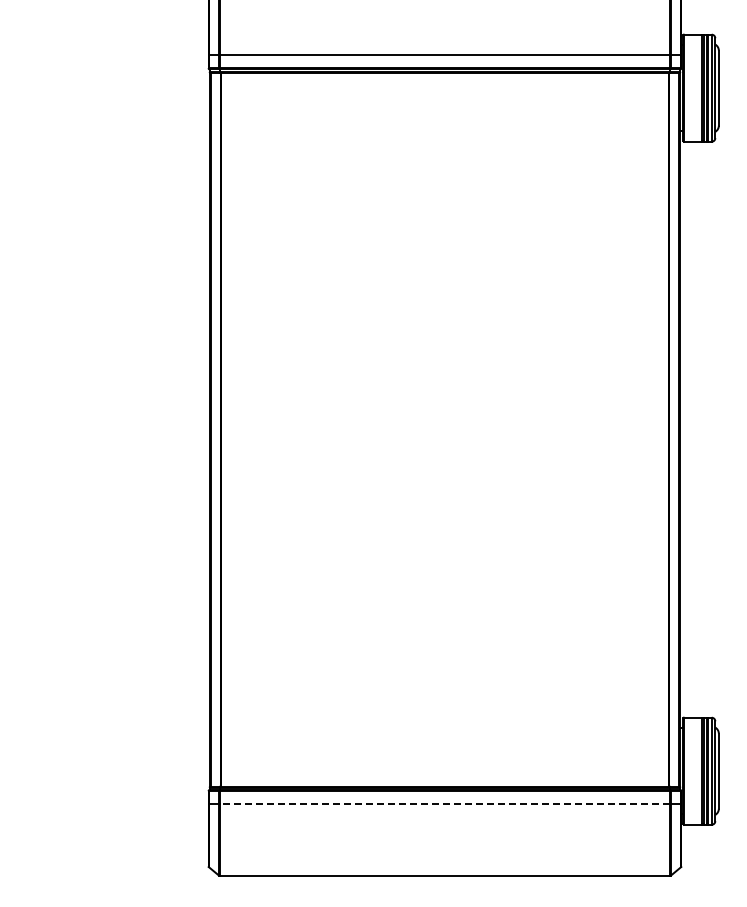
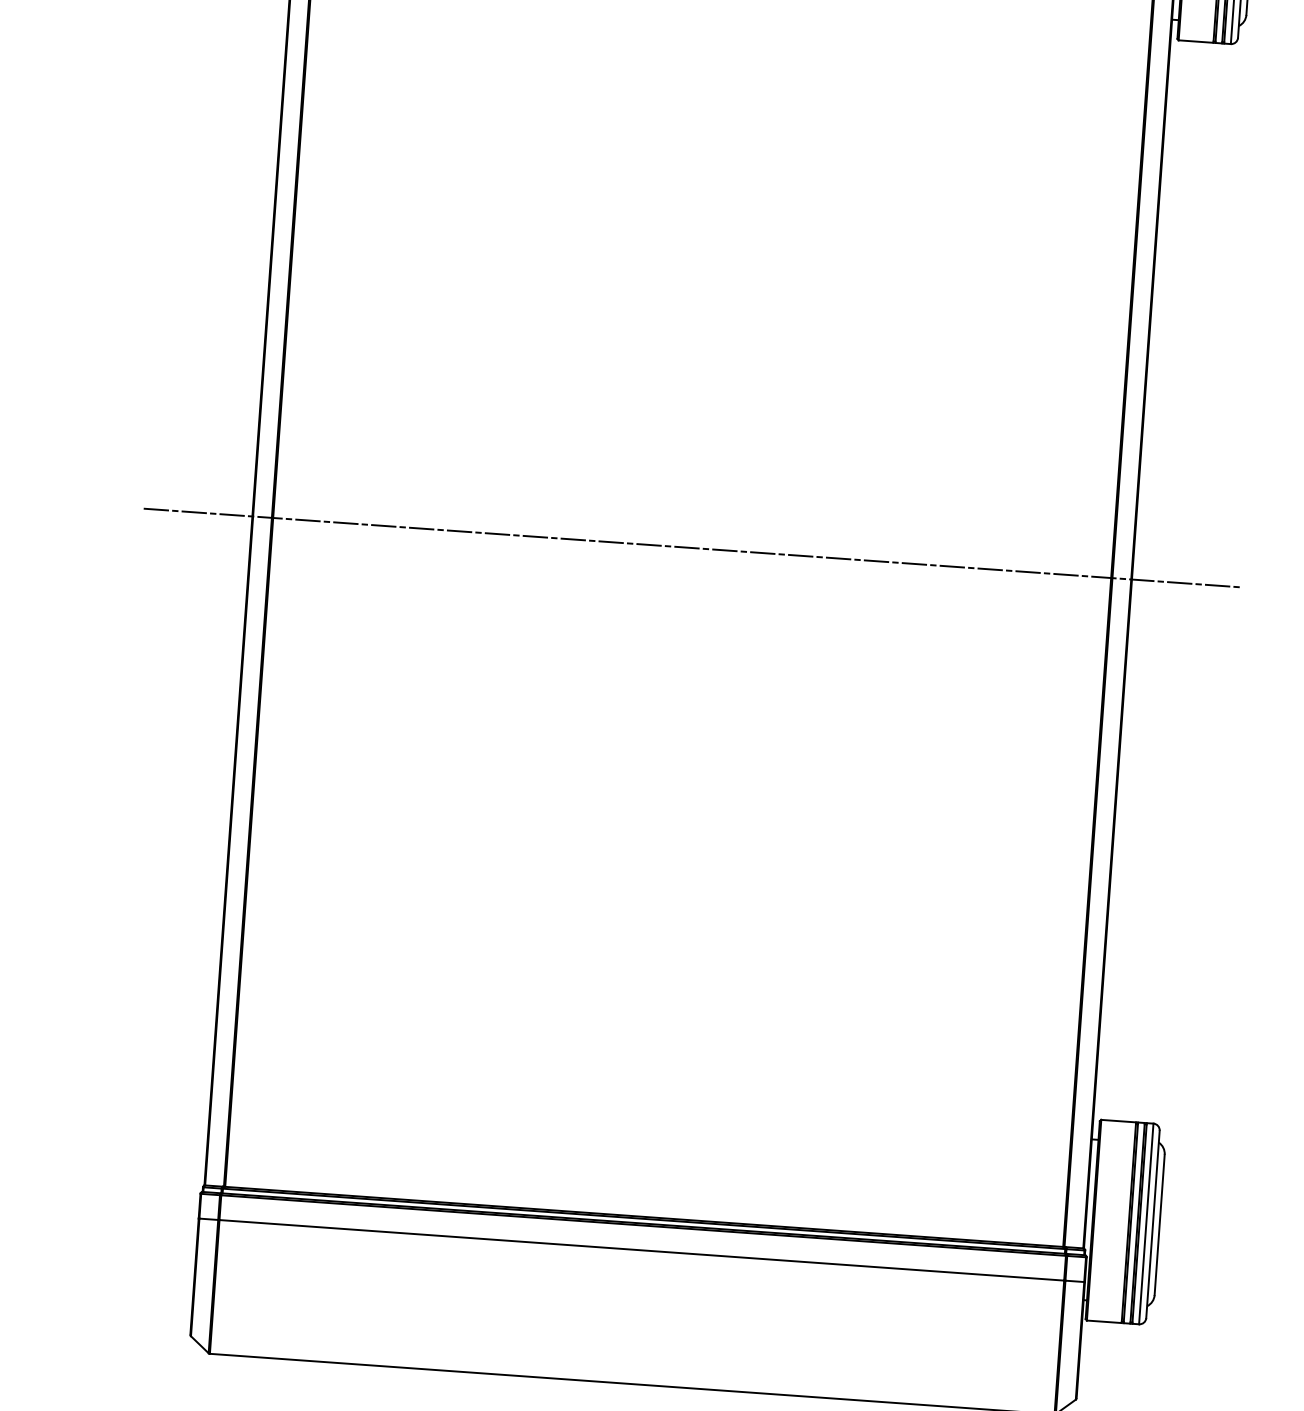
line: (444, 429) -> (691, 547), added
line: (444, 804) -> (640, 1250), dashed -> solid

